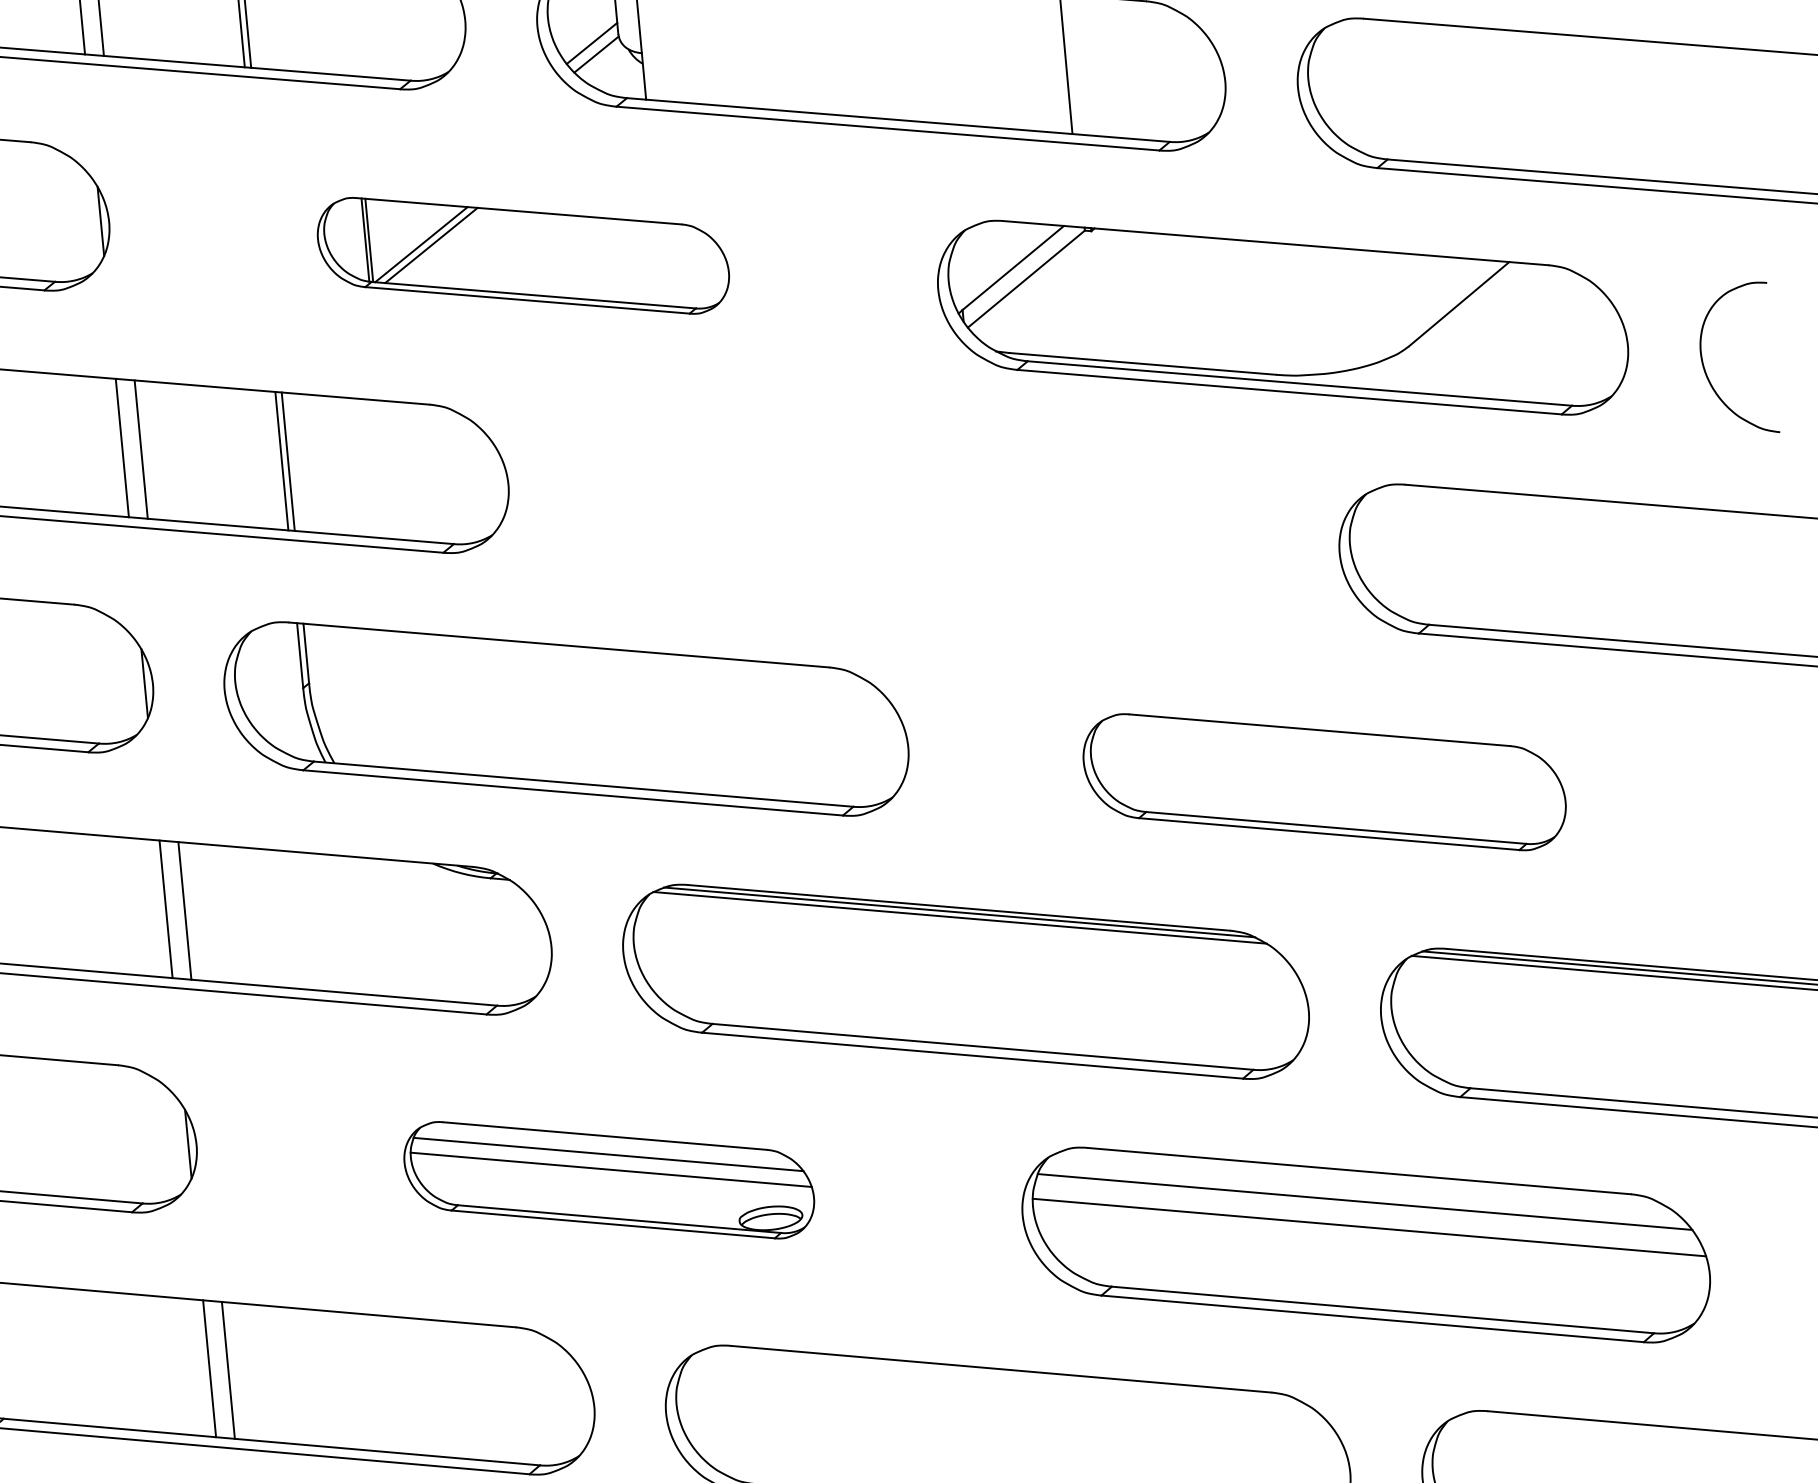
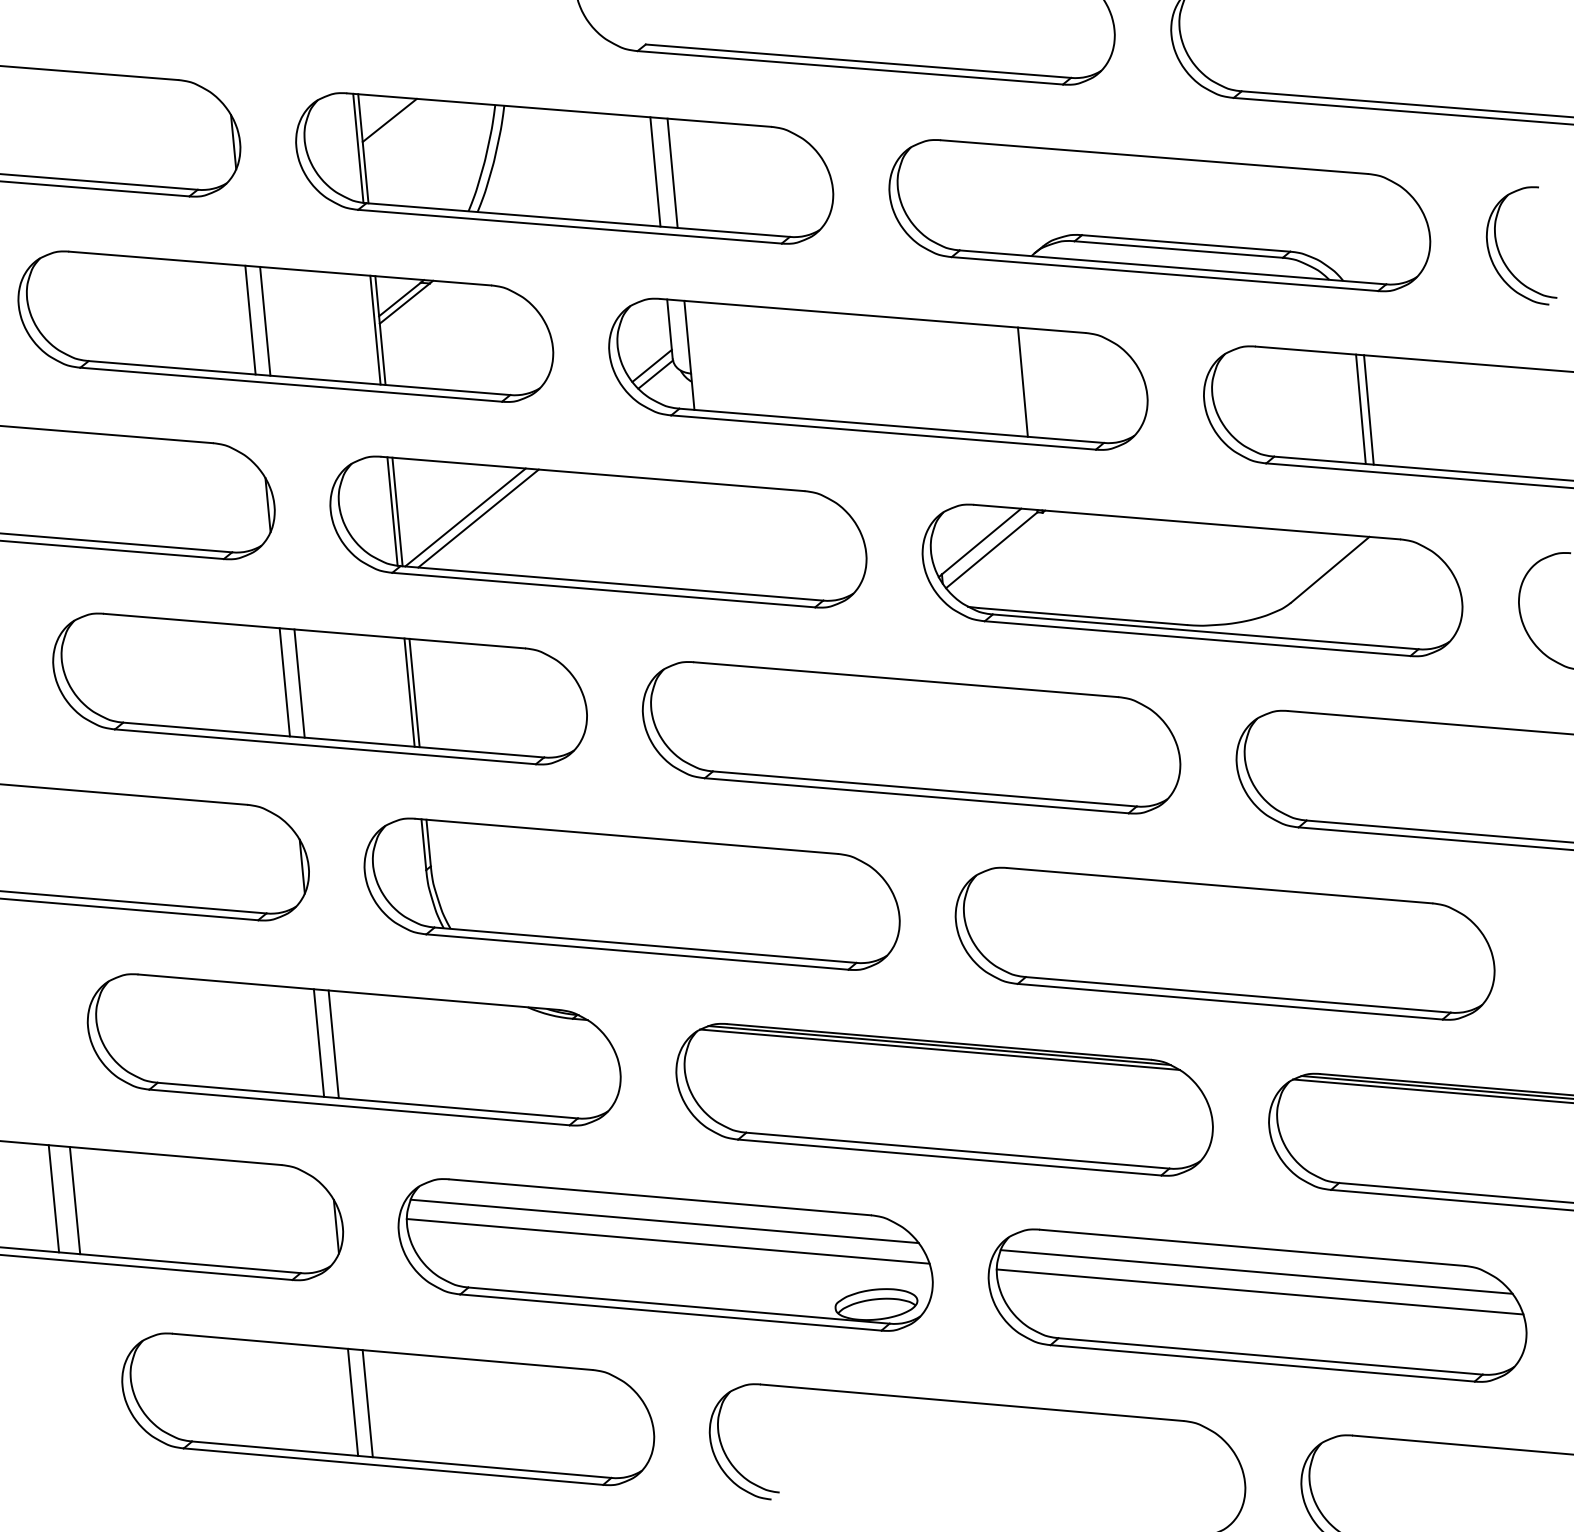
line: (1497, 99) -> (1360, 409), added
line: (1508, 99) -> (1368, 409), added
part: (523, 255) -> (598, 531), size x1.67
part: (923, 518) -> (911, 737), added
part: (1323, 781) -> (1224, 943), size x1.43
part: (609, 1179) -> (665, 1254), size x1.67

